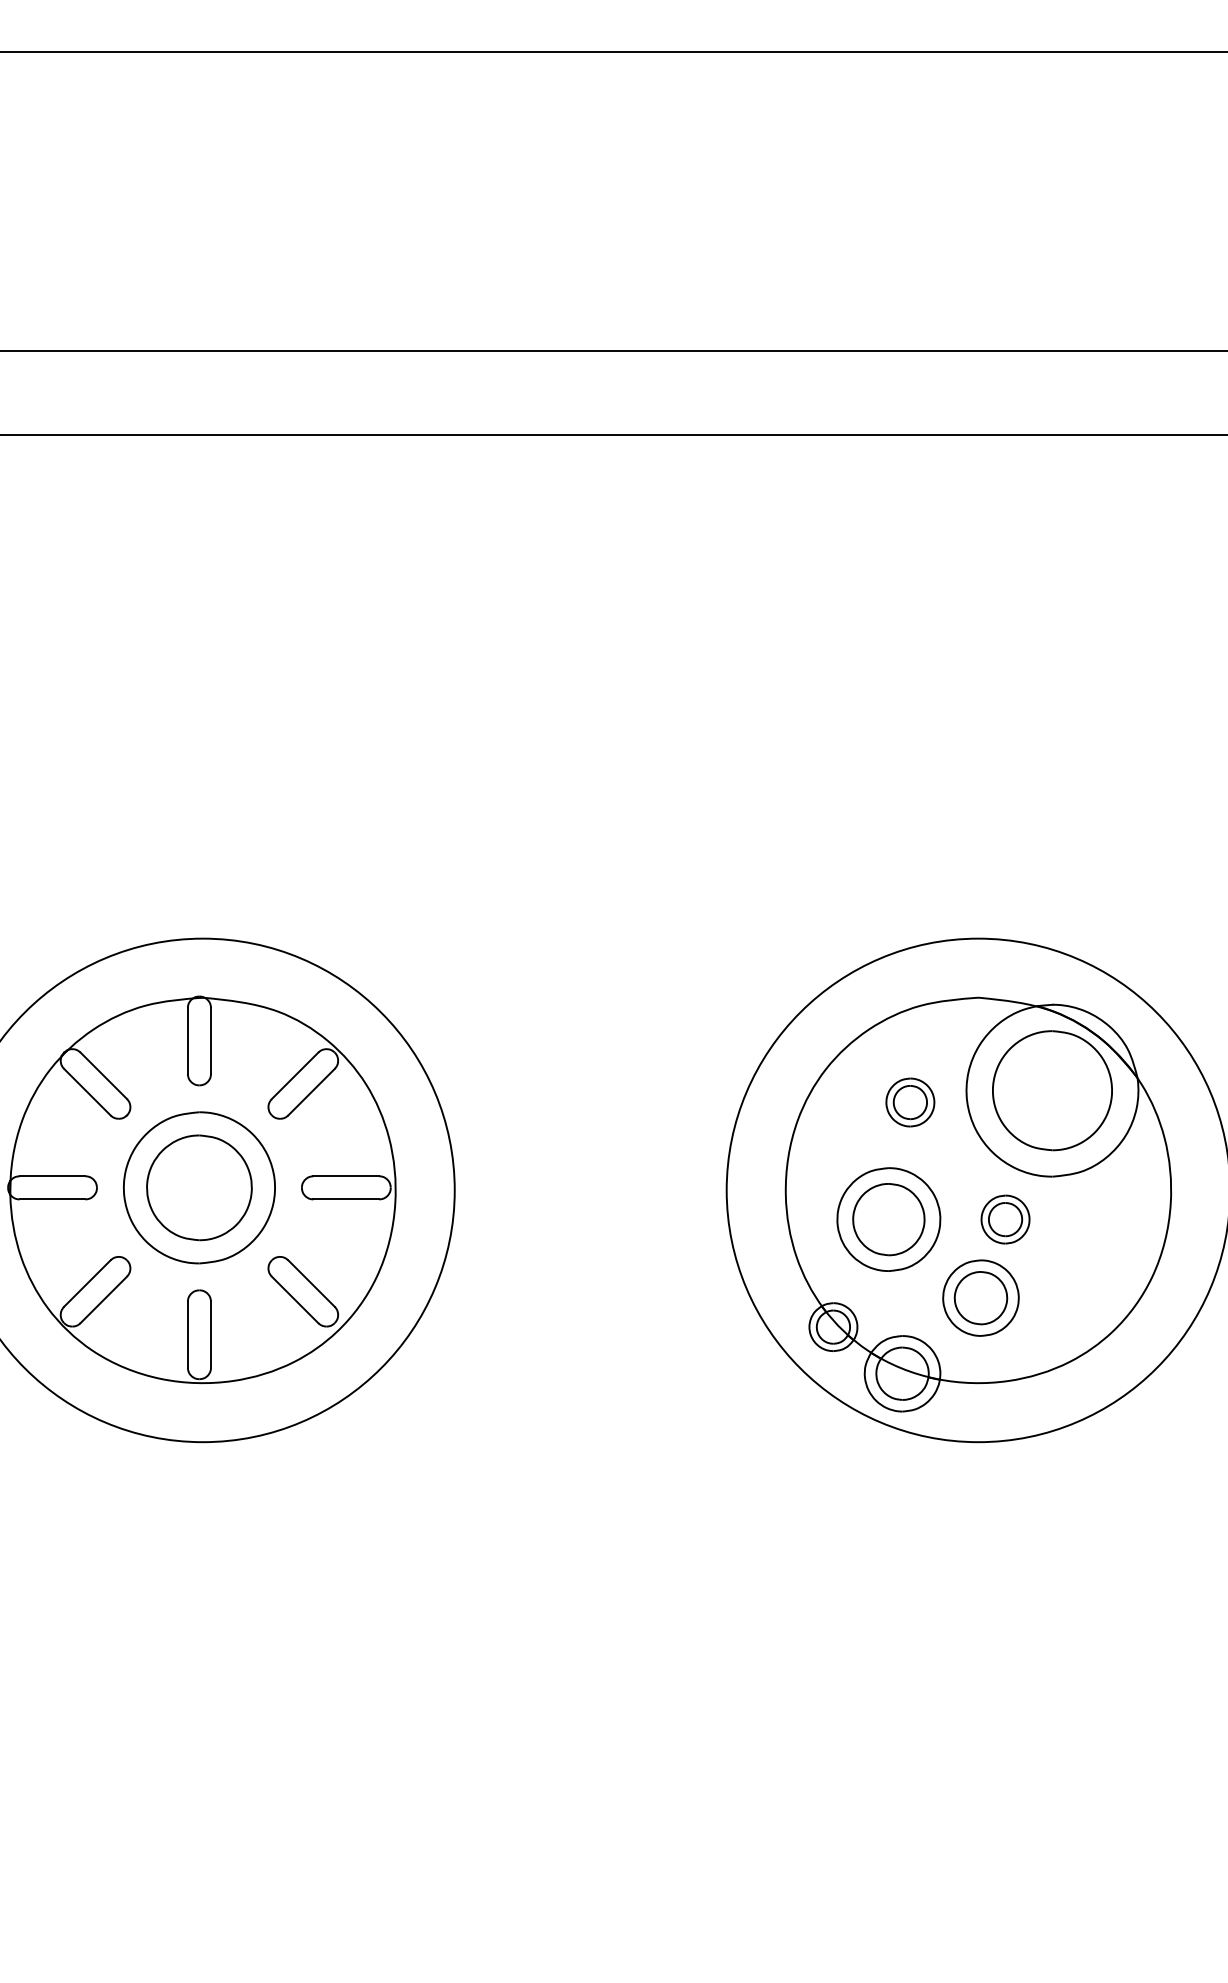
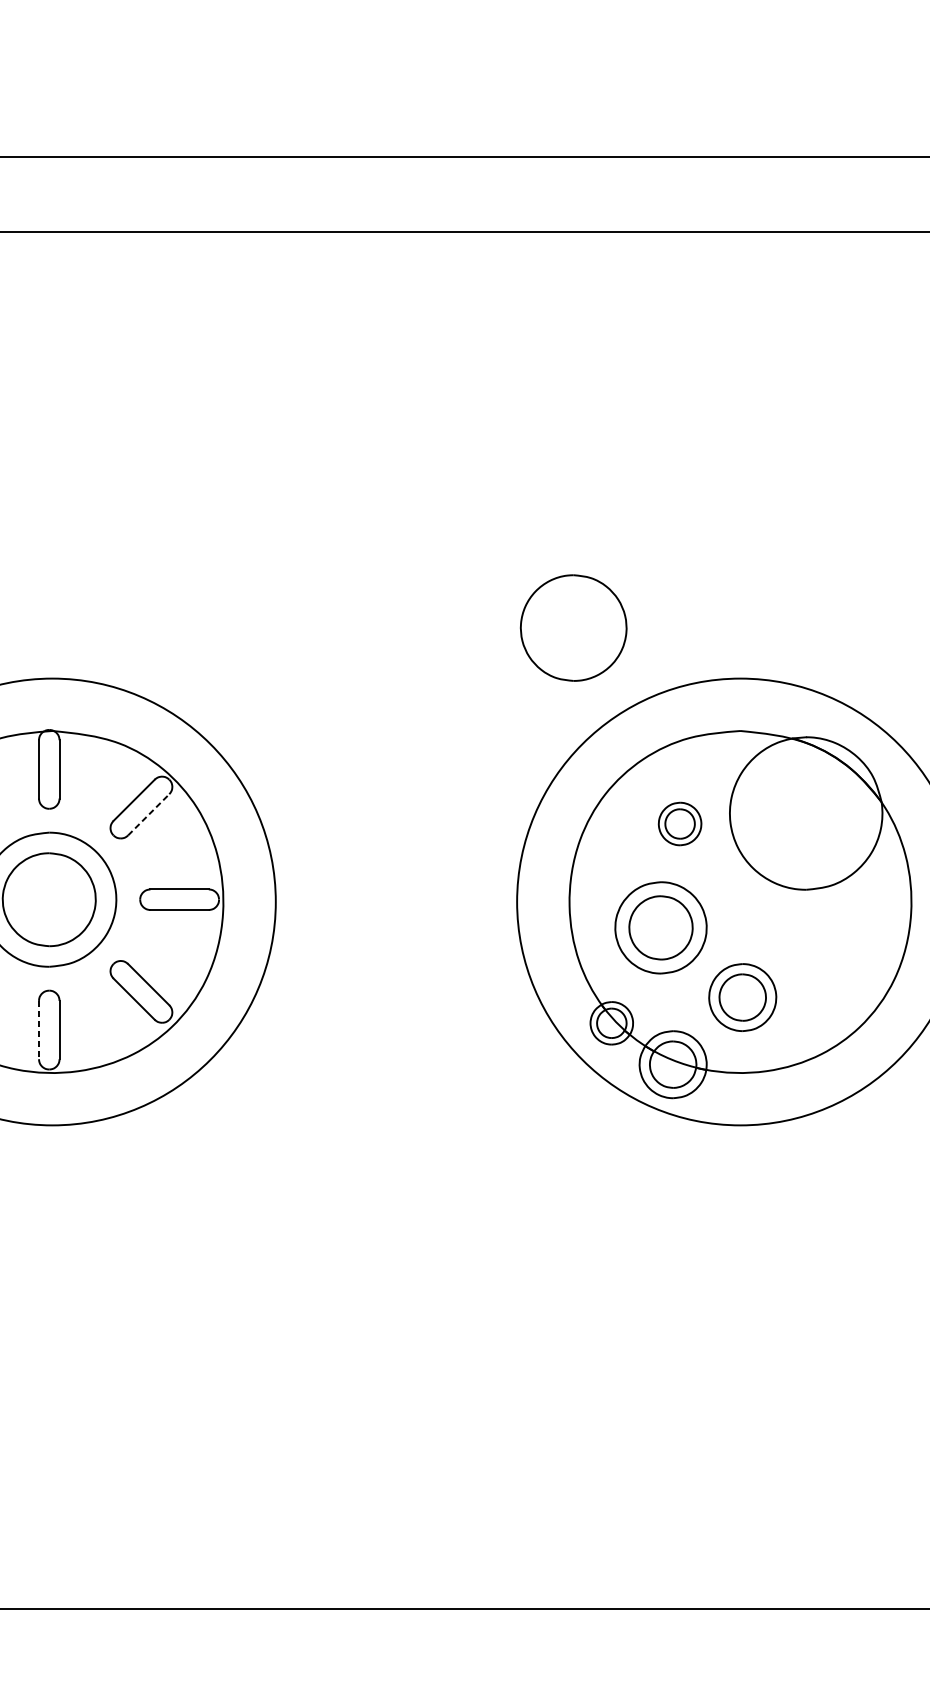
part: (1052, 1090) -> (573, 627), moved
line: (311, 1092) -> (148, 815), solid -> dashed
part: (1005, 1219) -> (764, 927), removed
line: (187, 1334) -> (38, 1029), solid -> dashed

